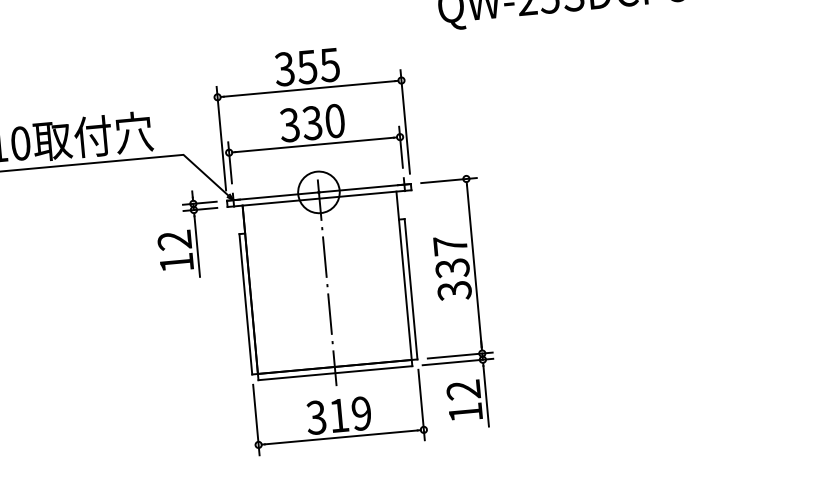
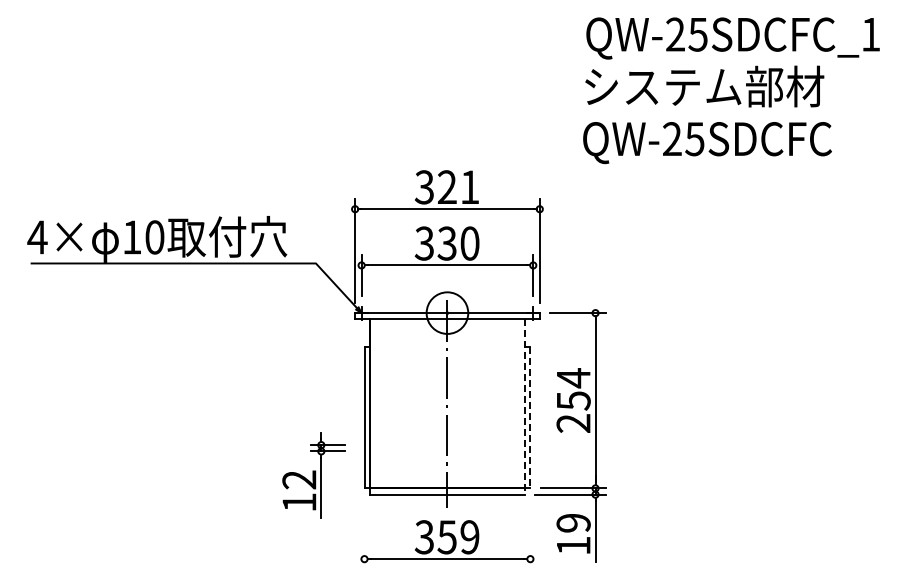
text: (318, 66) -> (458, 187), 355 -> 321
part: (188, 234) -> (313, 475), moved
text: (452, 267) -> (573, 400), 337 -> 254
line: (404, 279) -> (524, 407), solid -> dashed
line: (411, 289) -> (530, 418), solid -> dashed
text: (463, 389) -> (573, 522), 12 -> 19
line: (421, 404) -> (530, 533), removed
text: (338, 415) -> (446, 537), 319 -> 359
line: (256, 419) -> (364, 533), removed

